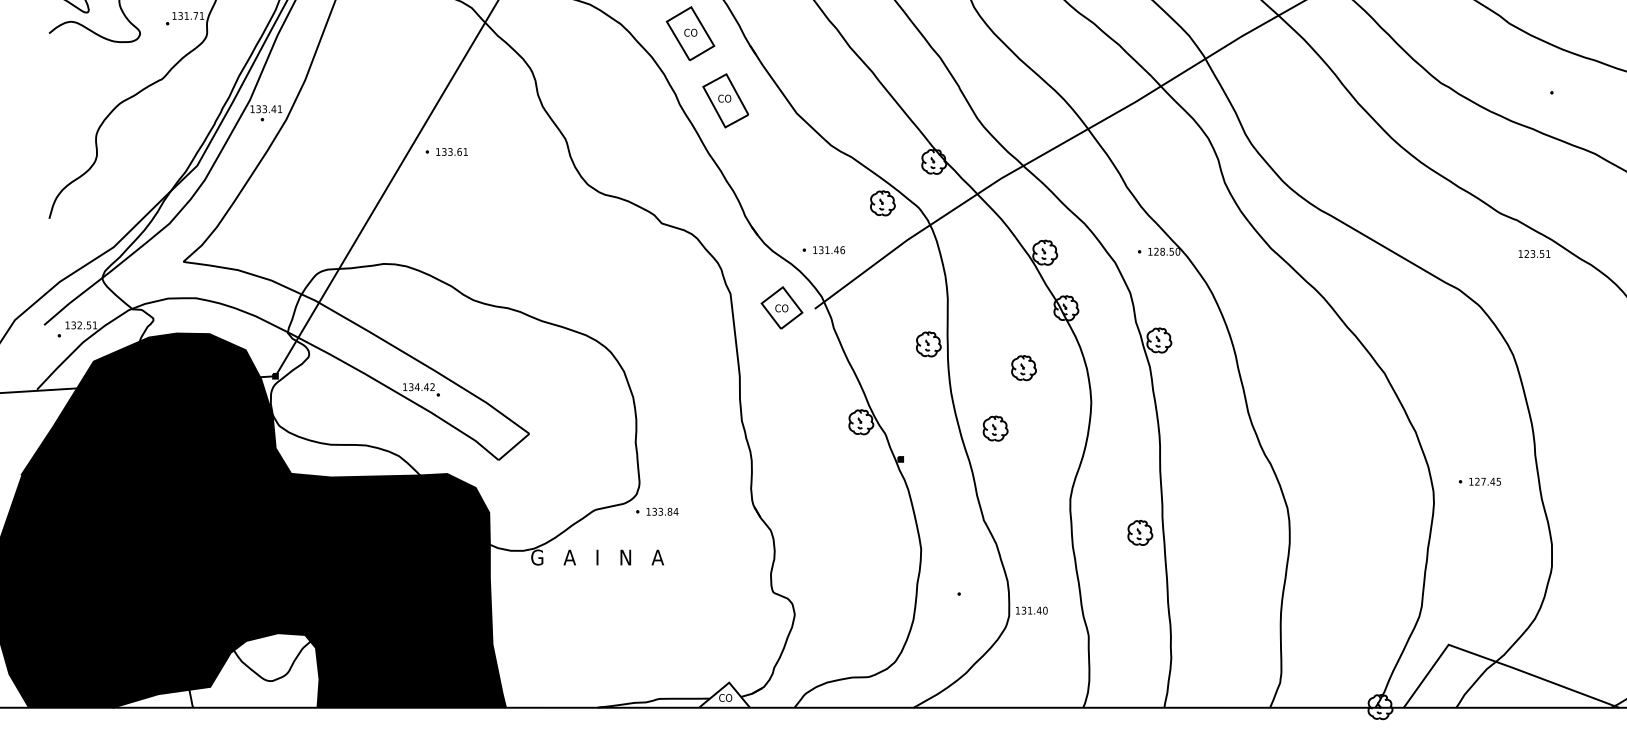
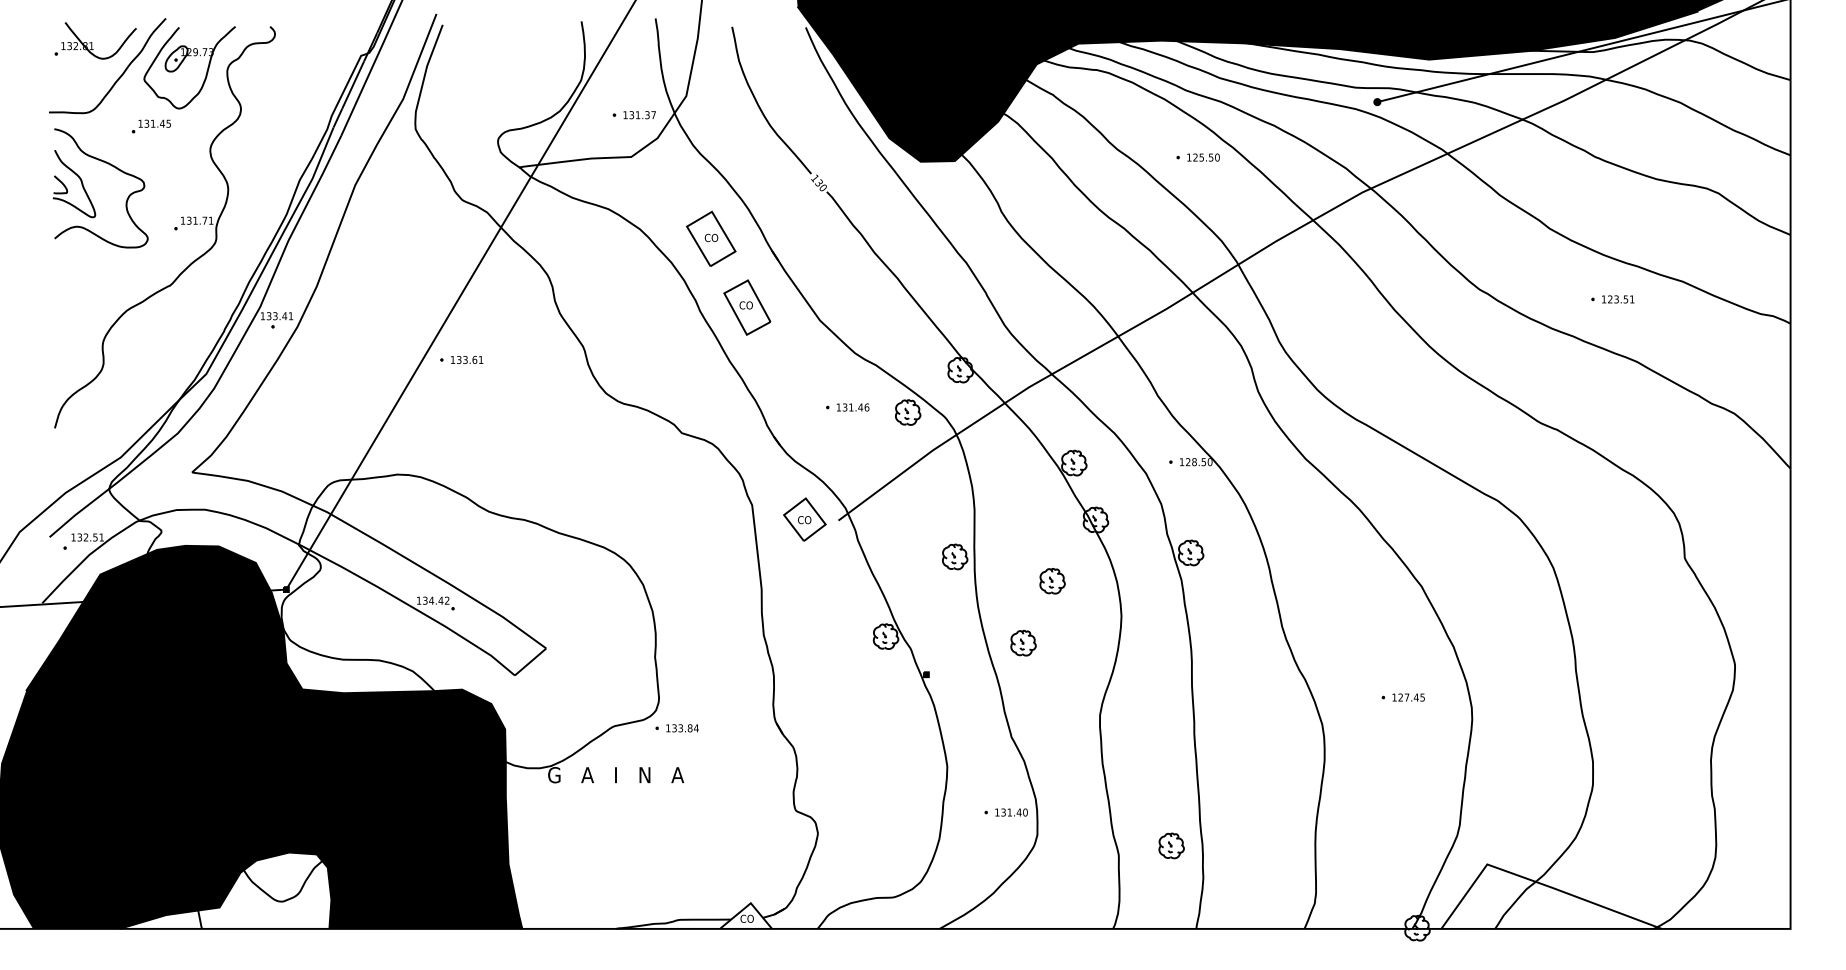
part: (823, 250) -> (847, 407), moved
text: (1534, 254) -> (1618, 299), moved
part: (1479, 481) -> (1402, 697), moved
part: (1140, 532) -> (1171, 845), moved
text: (1031, 610) -> (1011, 812), moved

